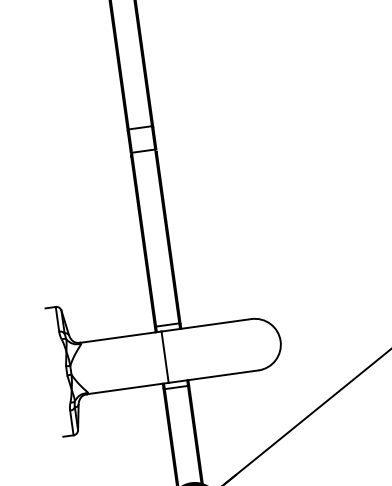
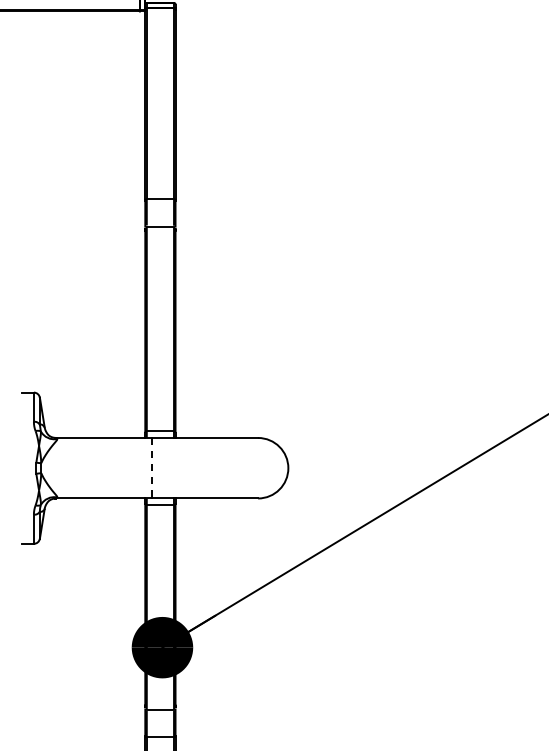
line: (165, 357) -> (152, 468), solid -> dashed

